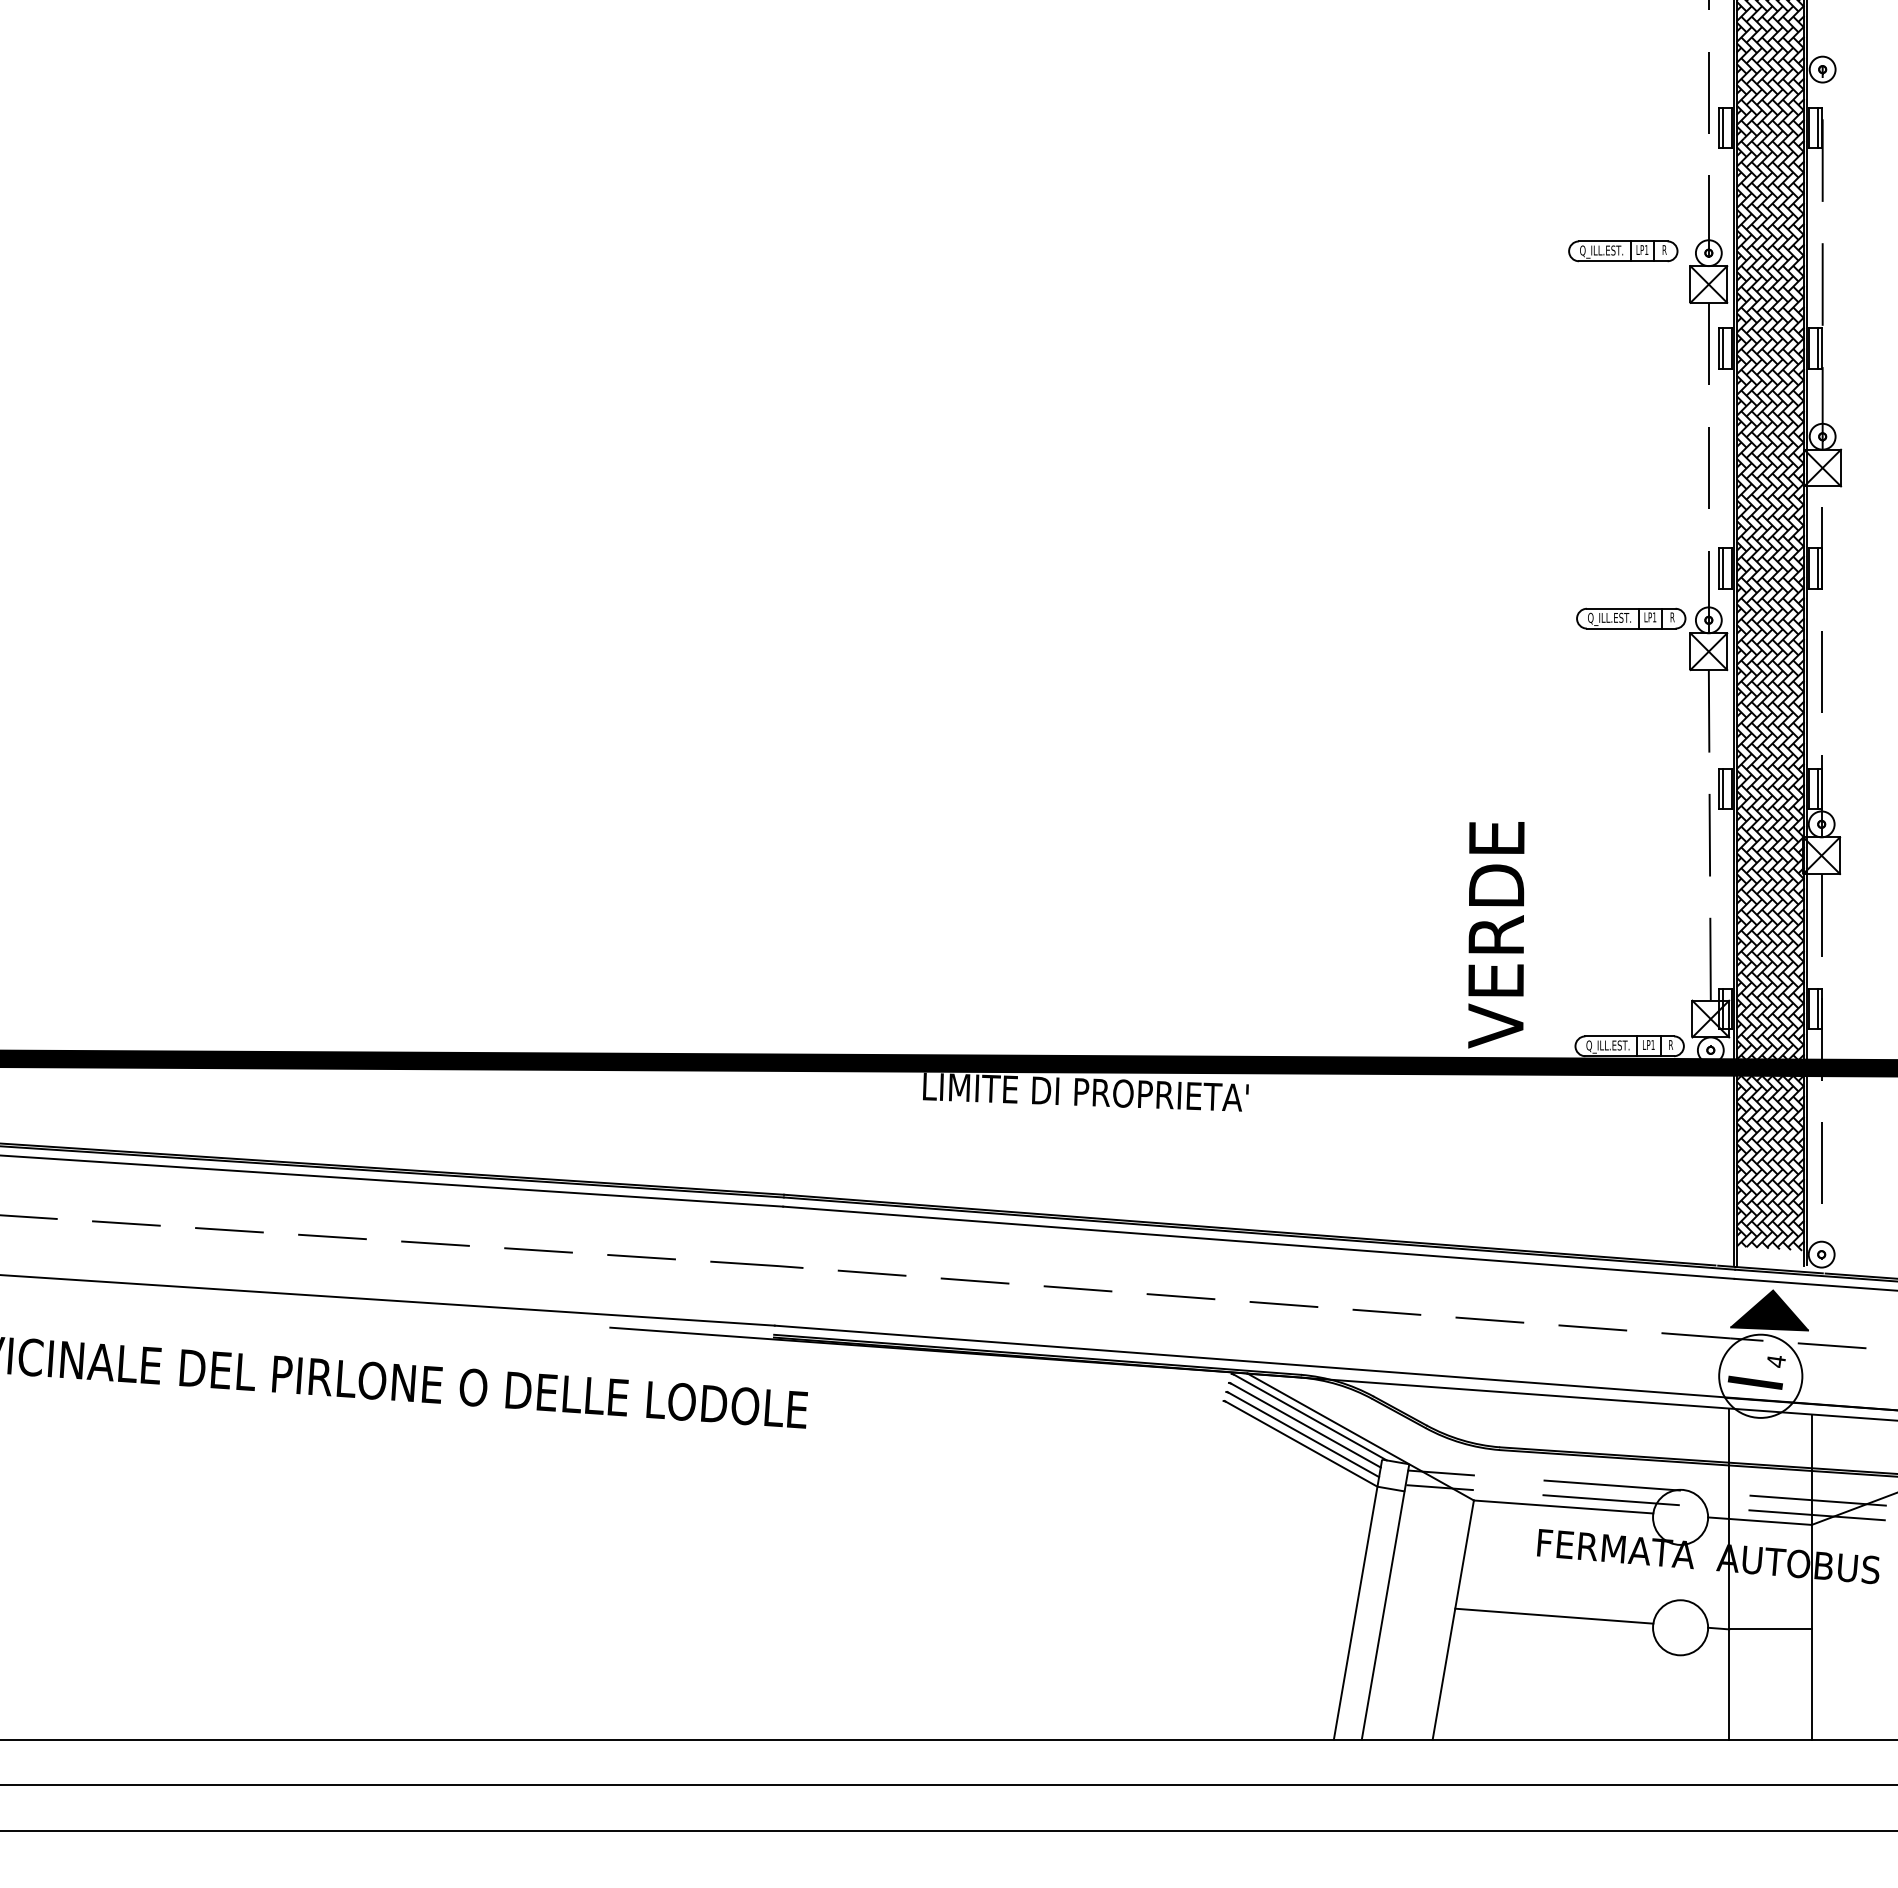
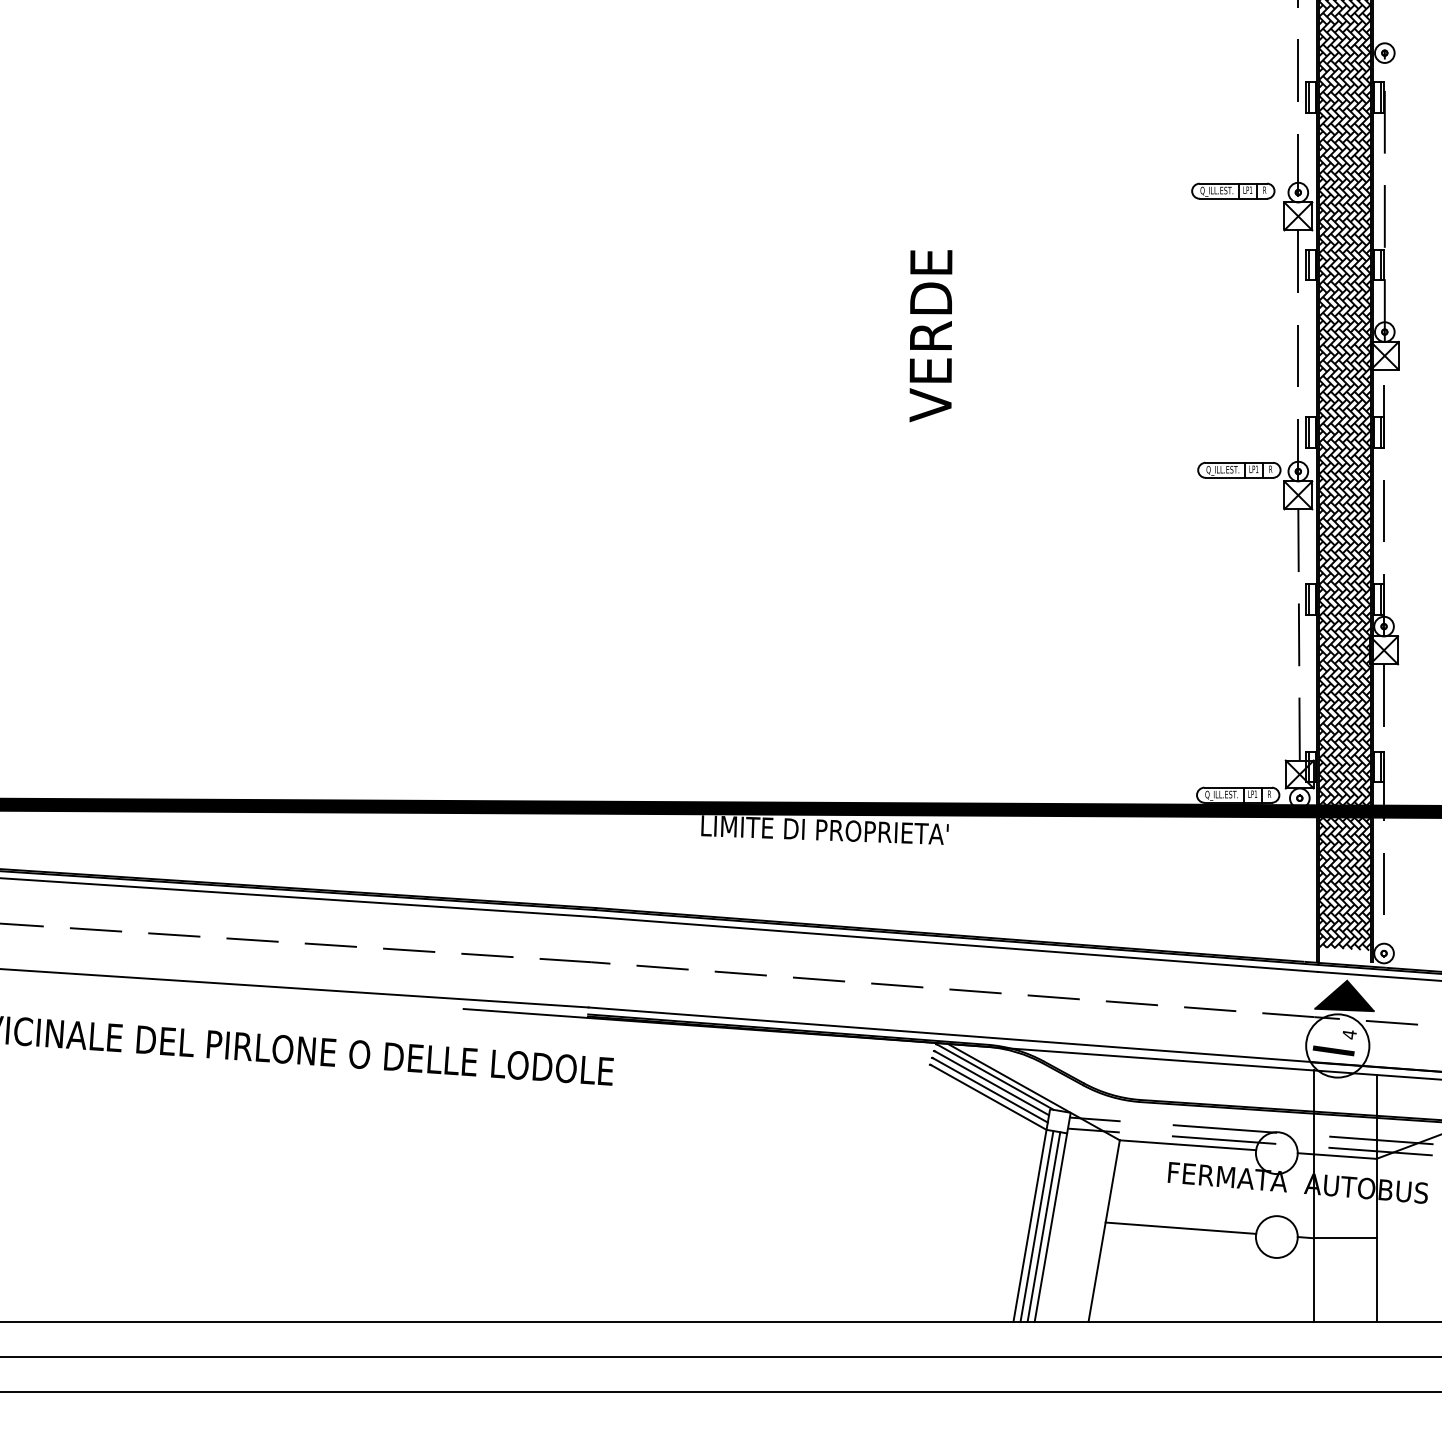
text: (1496, 935) -> (931, 336), moved
line: (1364, 1613) -> (1036, 1226), added
line: (1373, 1614) -> (1043, 1226), added

